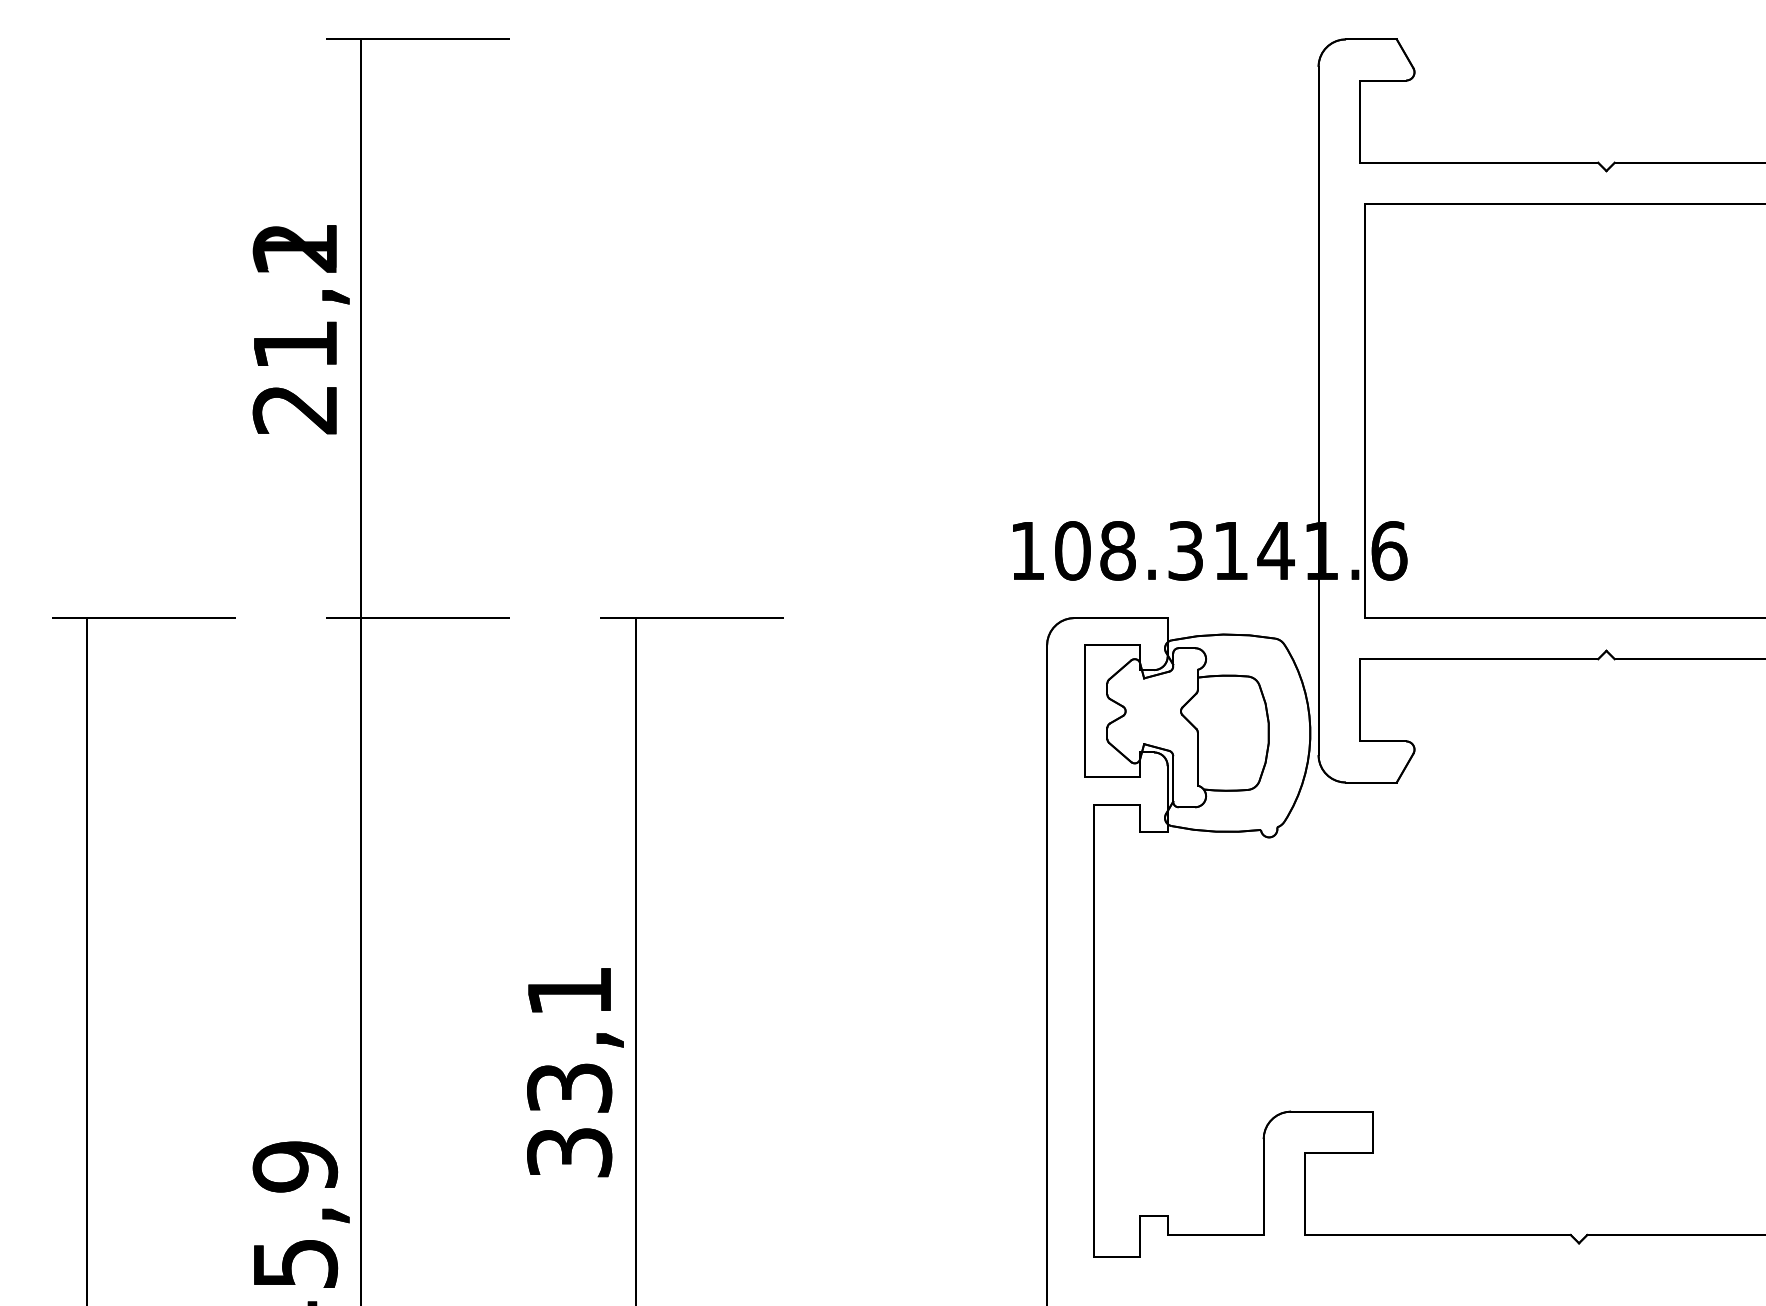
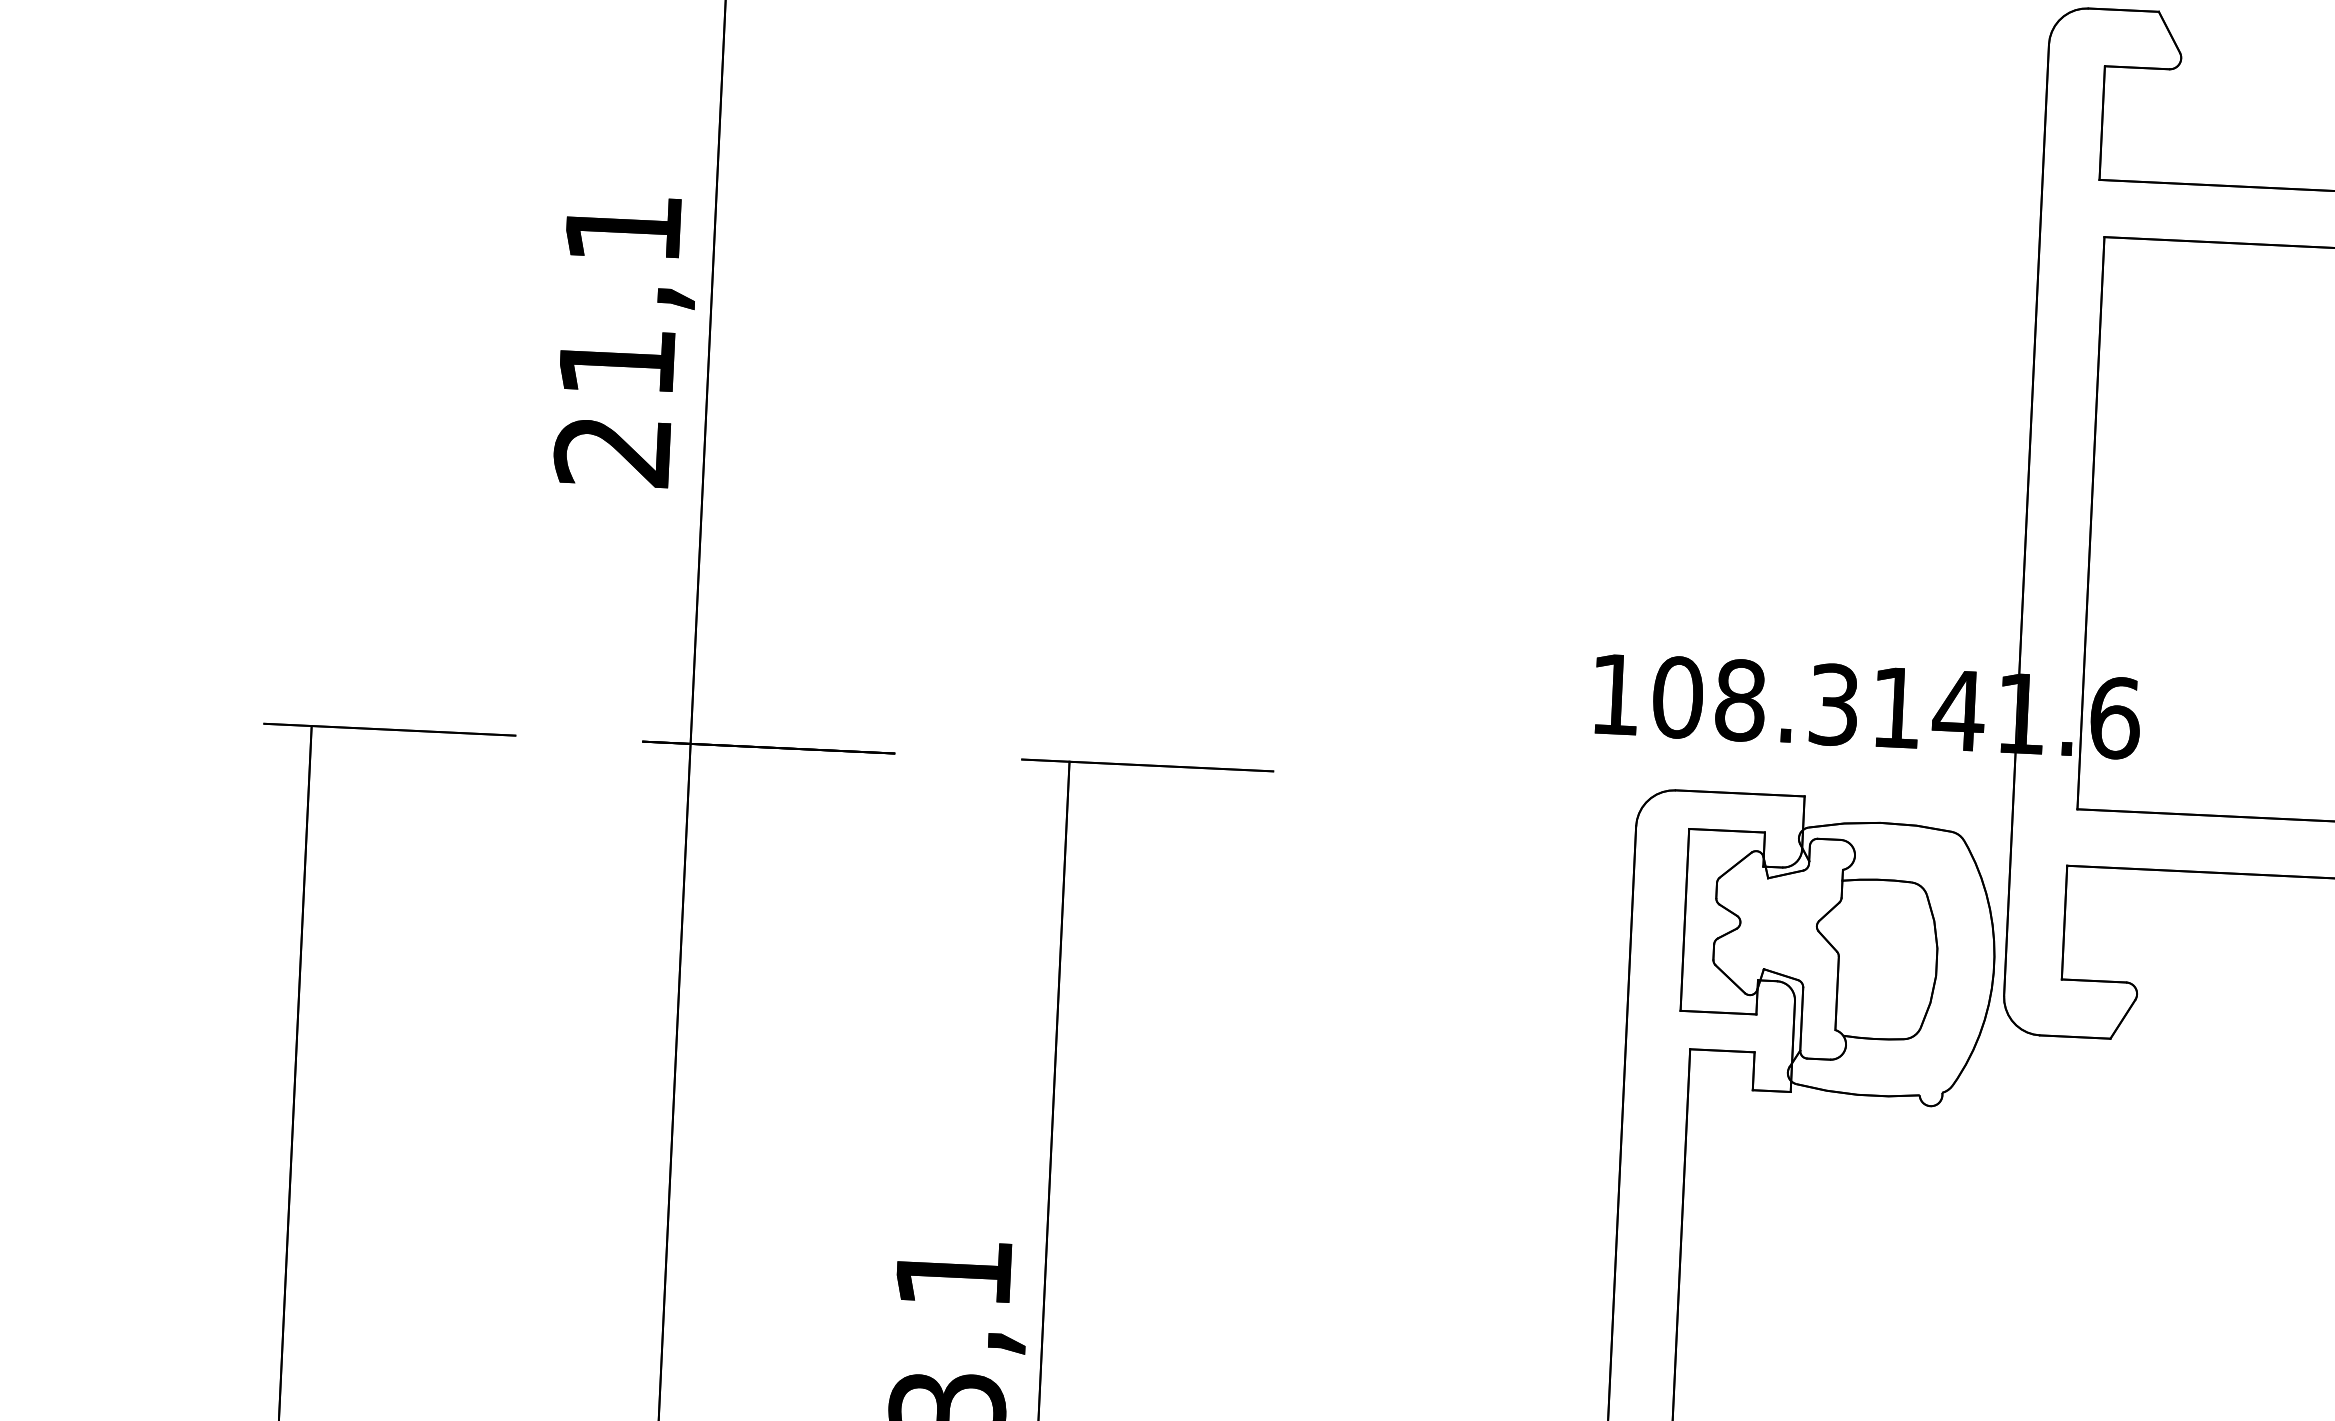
text: (294, 248) -> (622, 228), 21,2 -> 21,1

